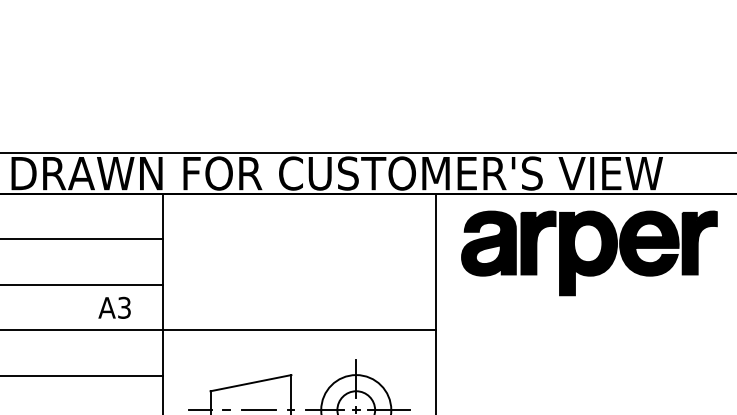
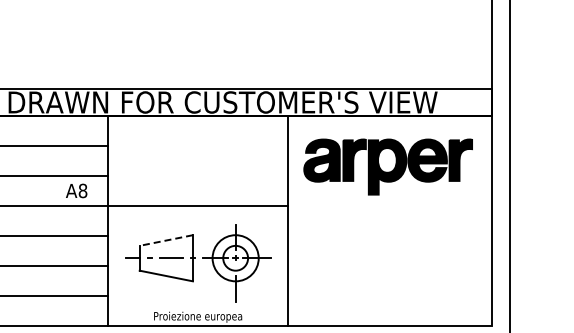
part: (588, 252) -> (387, 166), moved
text: (123, 307) -> (82, 190), A3 -> A8
line: (249, 383) -> (165, 240), solid -> dashed

